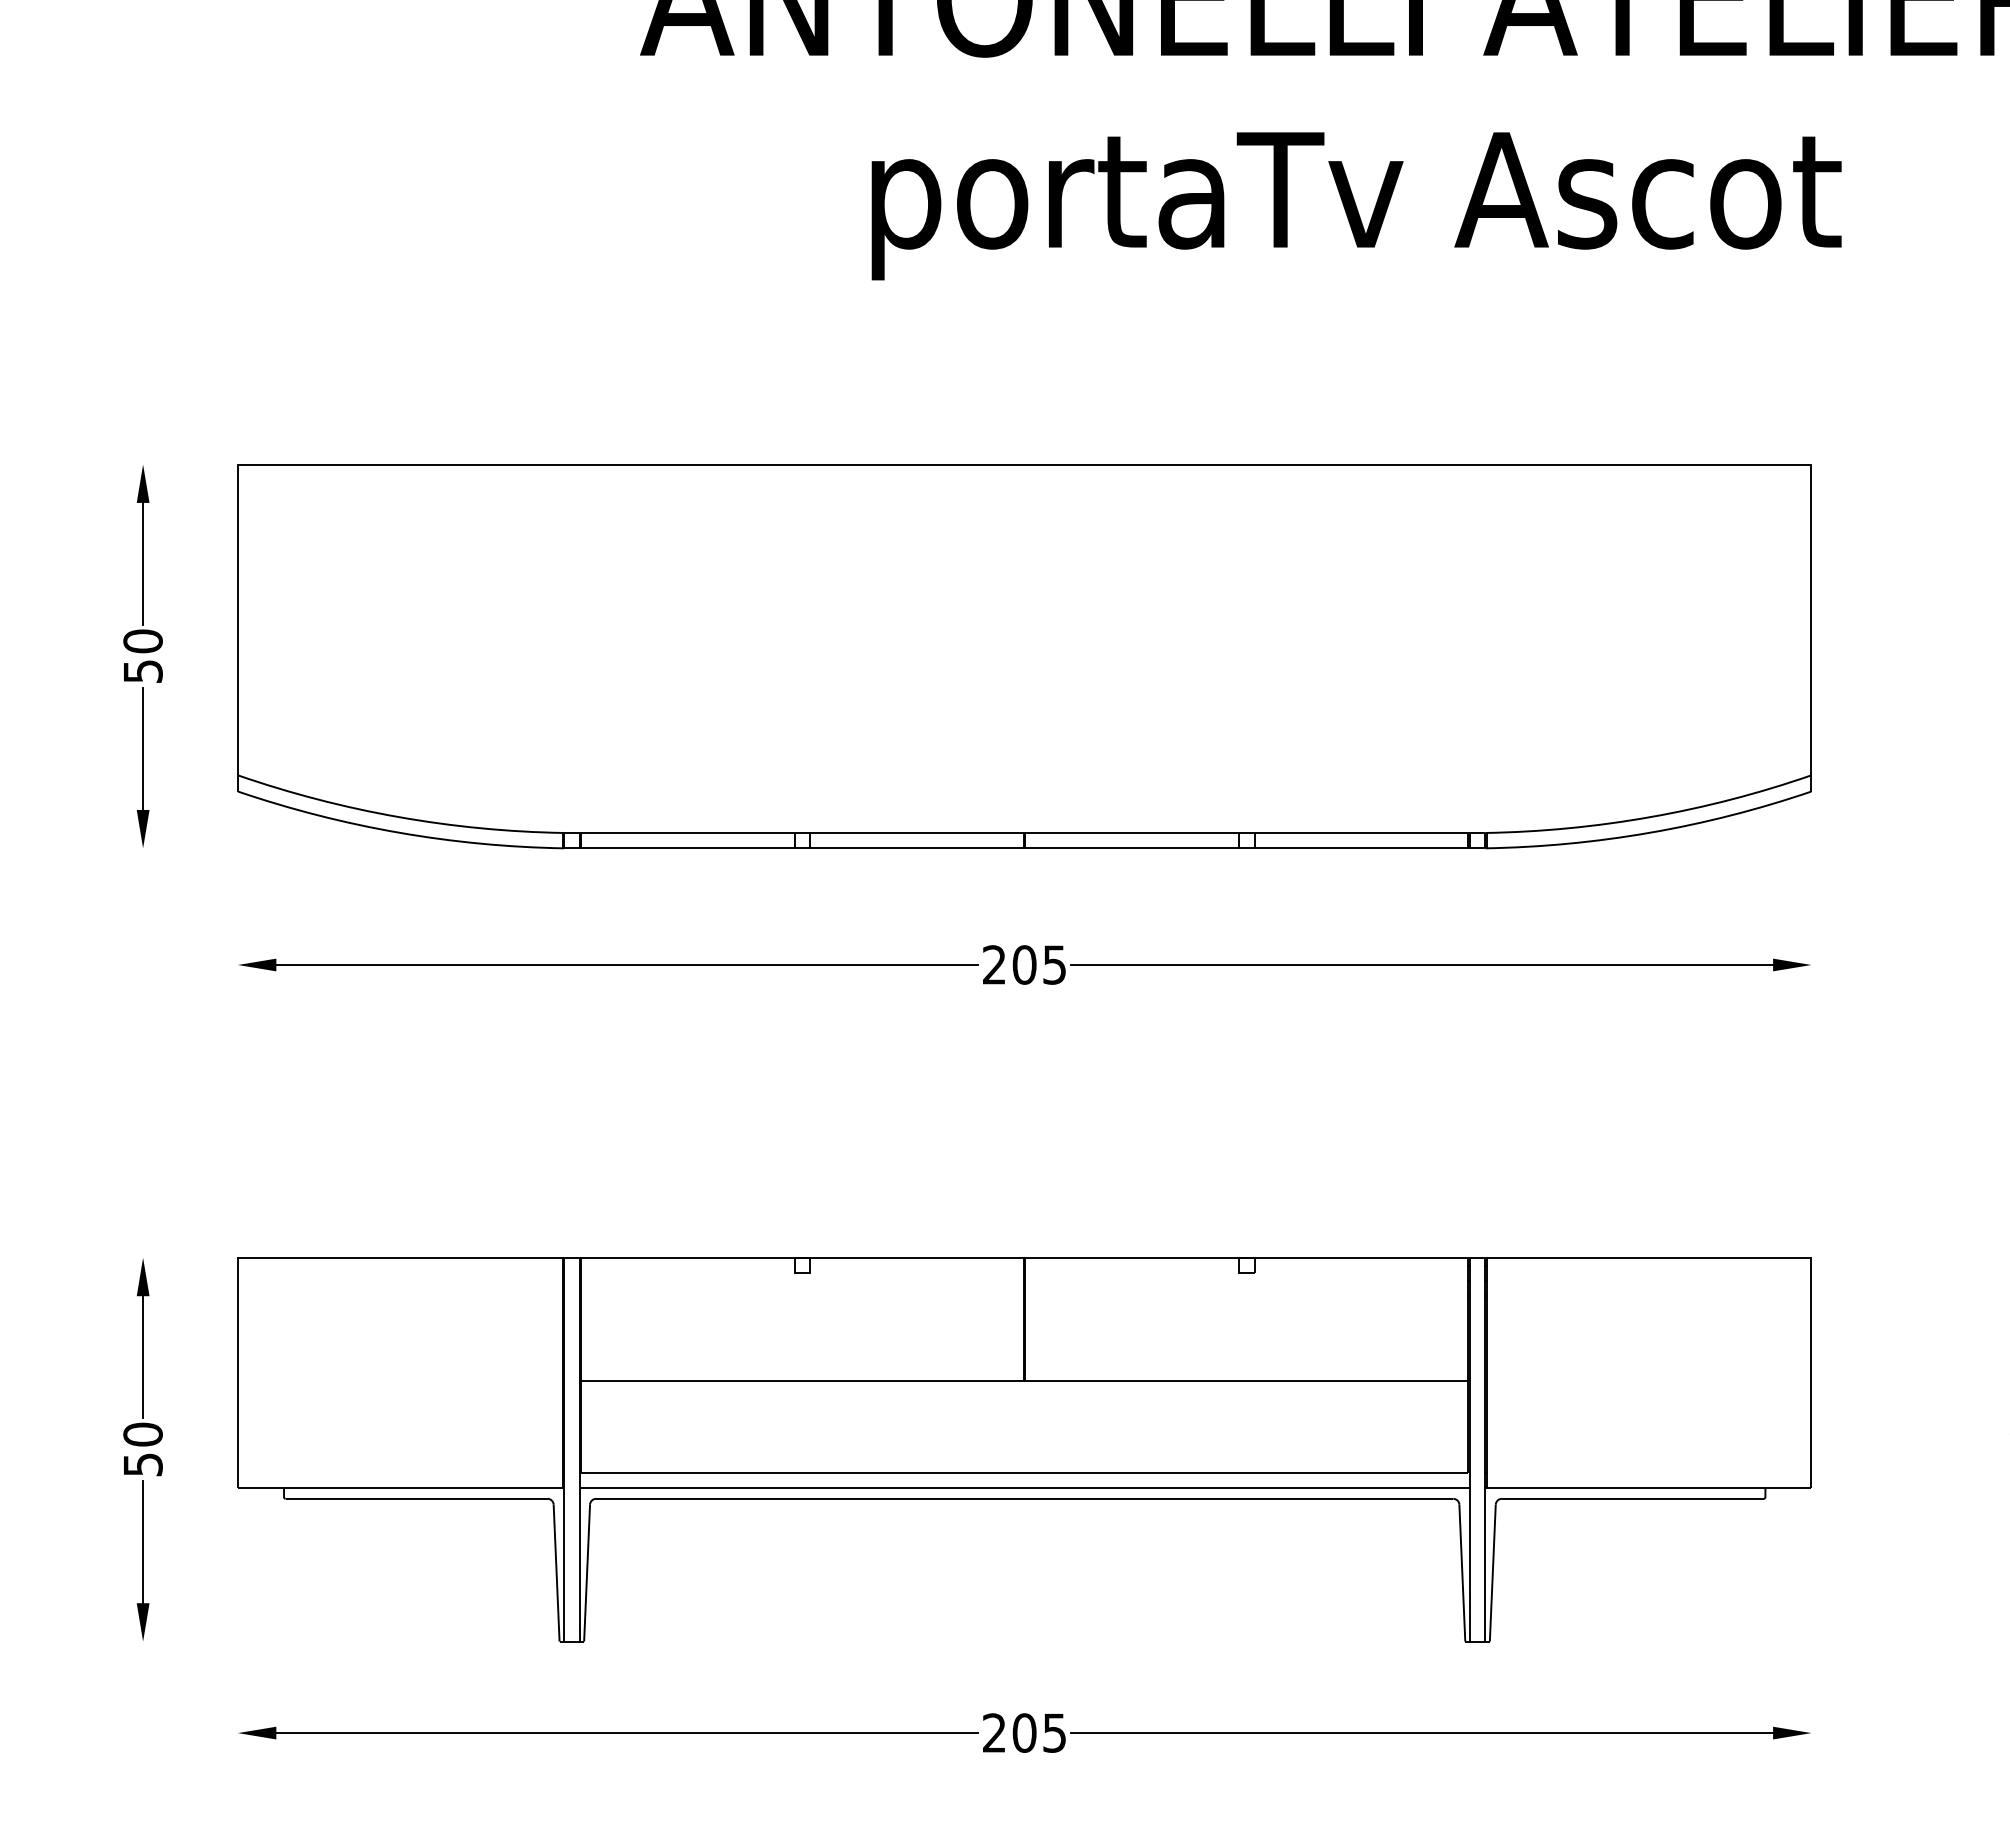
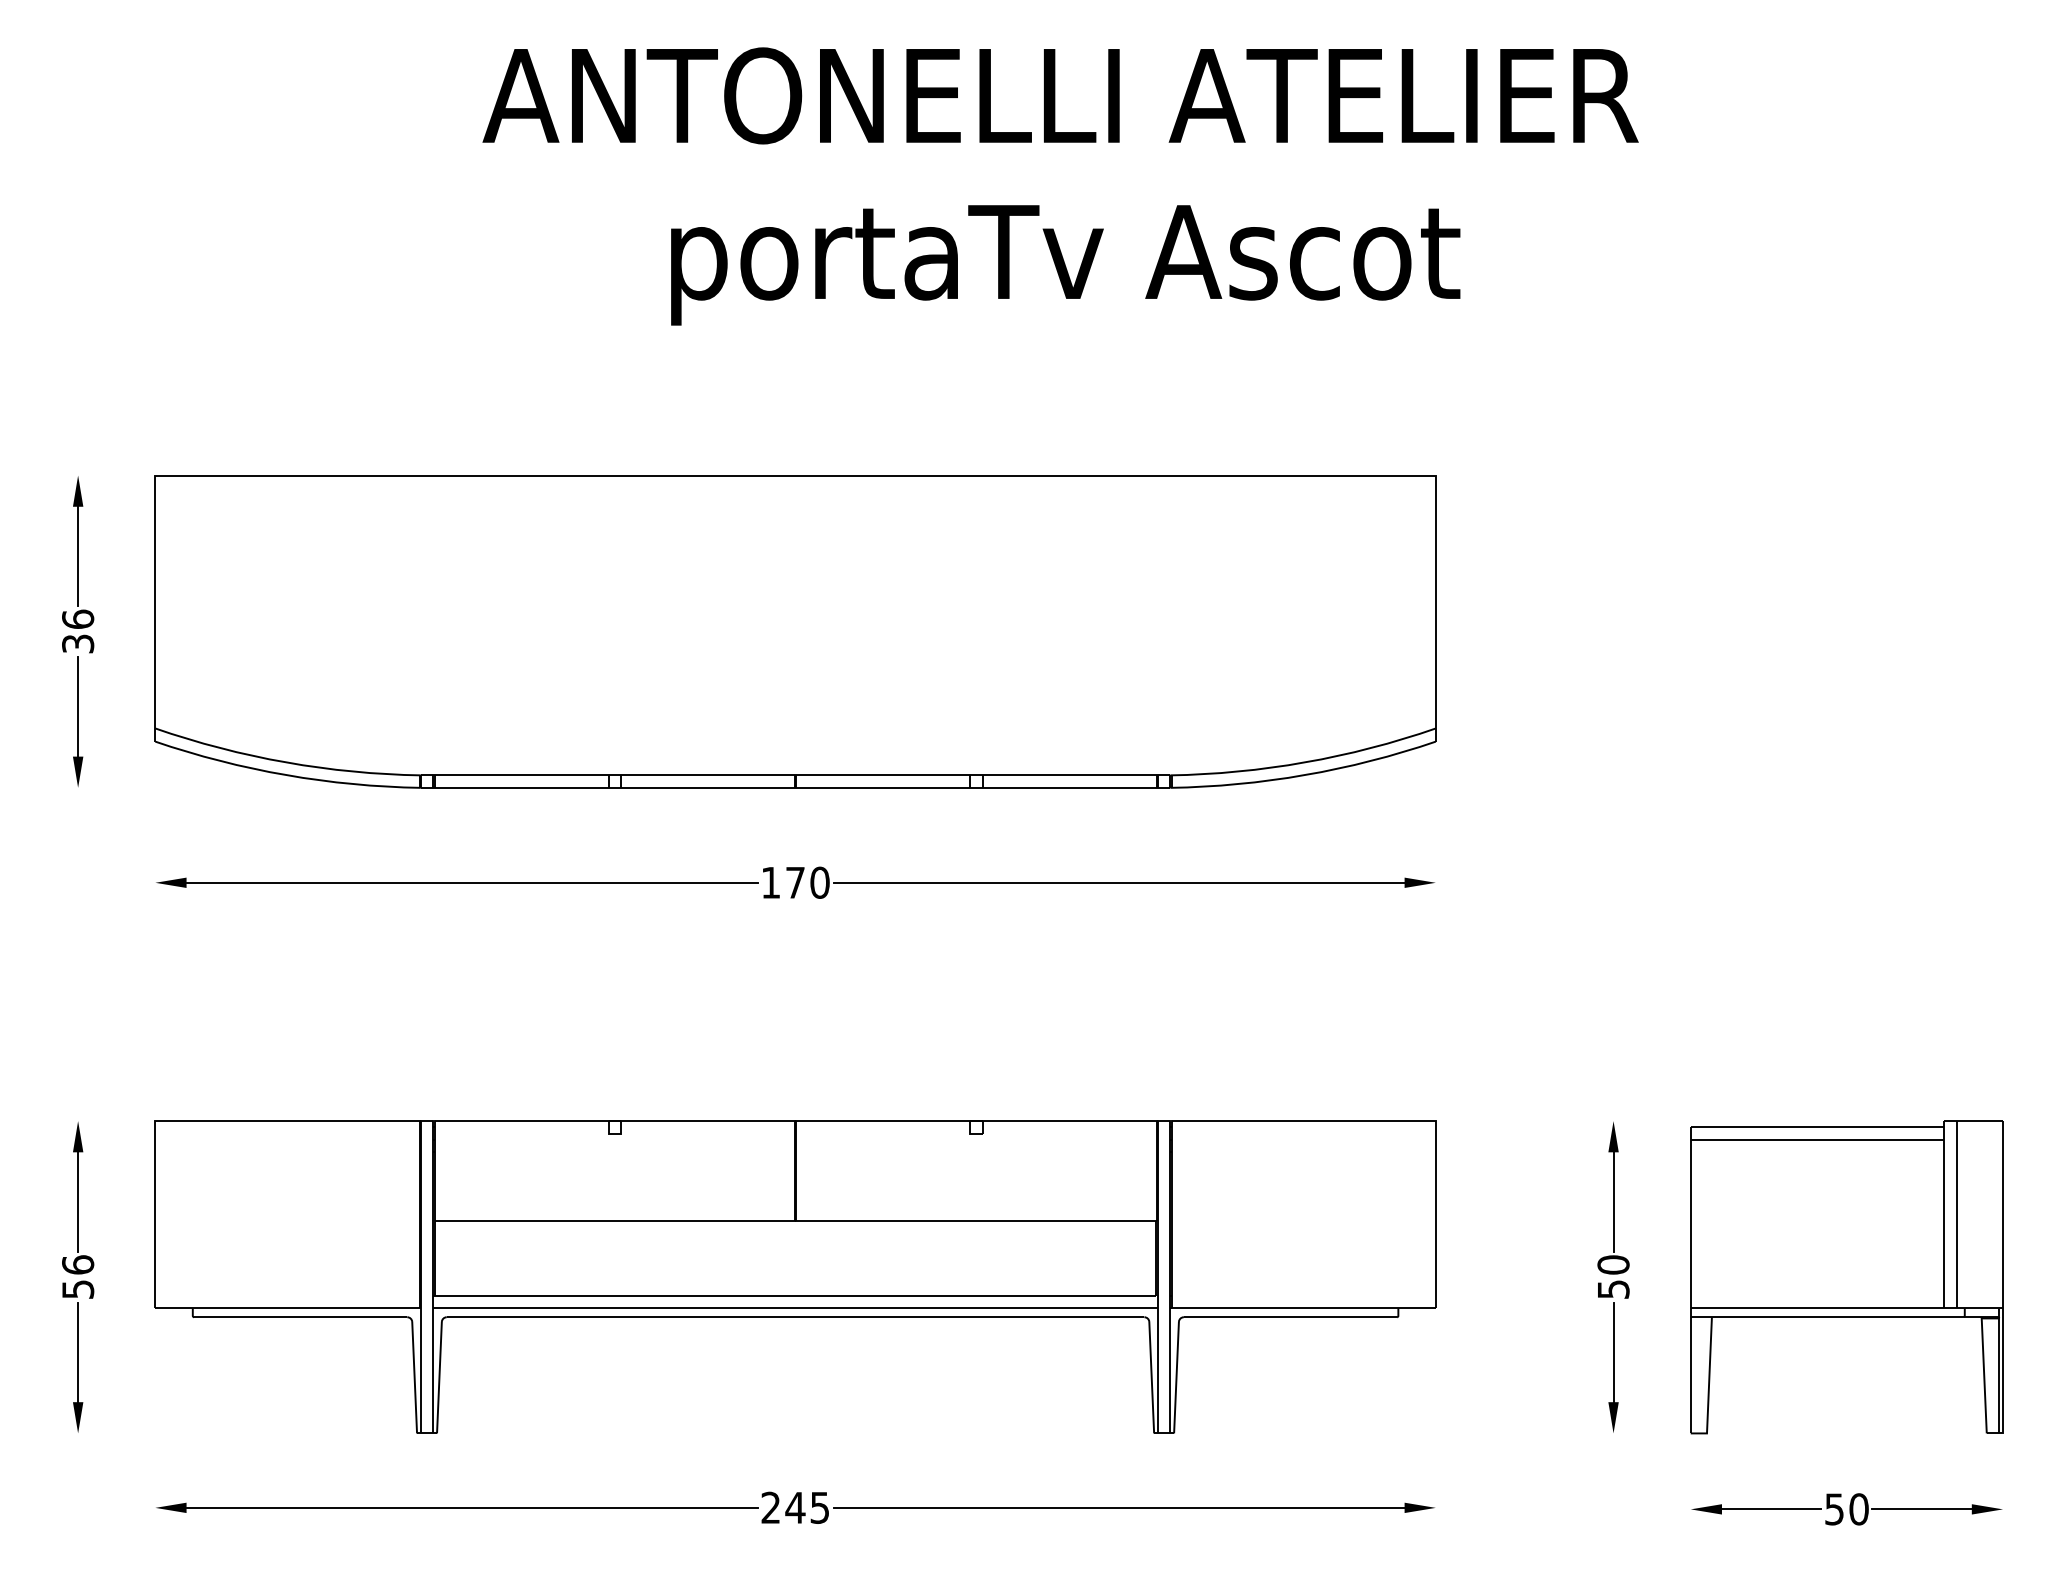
text: (143, 654) -> (78, 630), 50 -> 36
text: (1024, 964) -> (795, 882), 205 -> 170
text: (143, 1434) -> (78, 1264), 50 -> 56
text: (1024, 1732) -> (795, 1507), 205 -> 245

